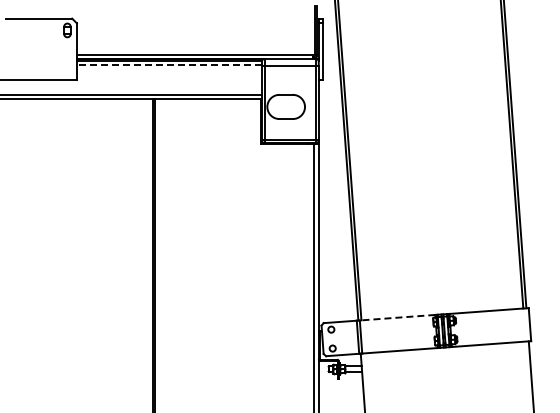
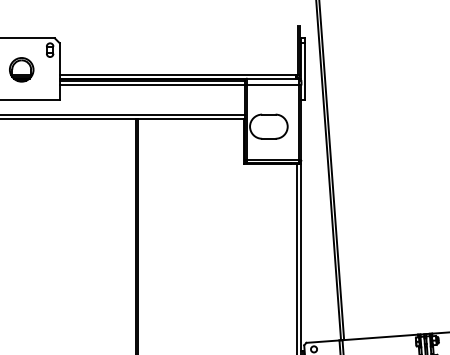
part: (38, 49) -> (21, 69), added
line: (168, 65) -> (151, 85), dashed -> solid
line: (397, 317) -> (380, 337), dashed -> solid

